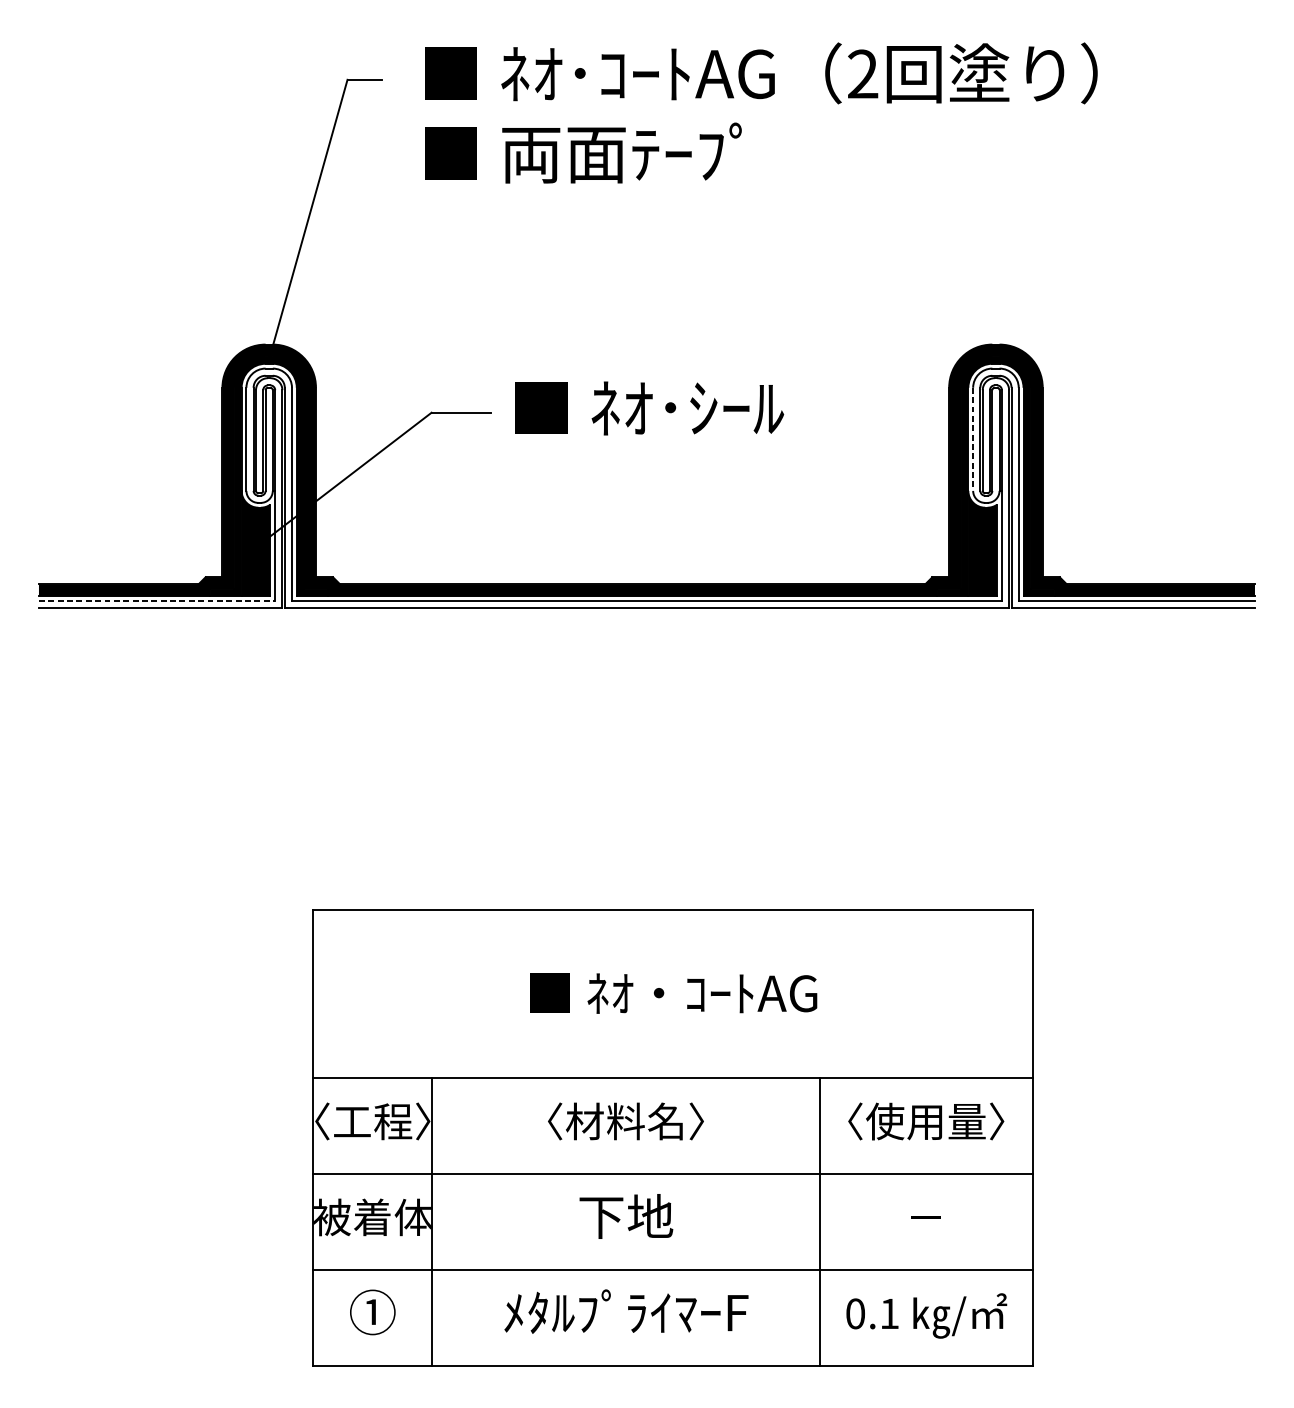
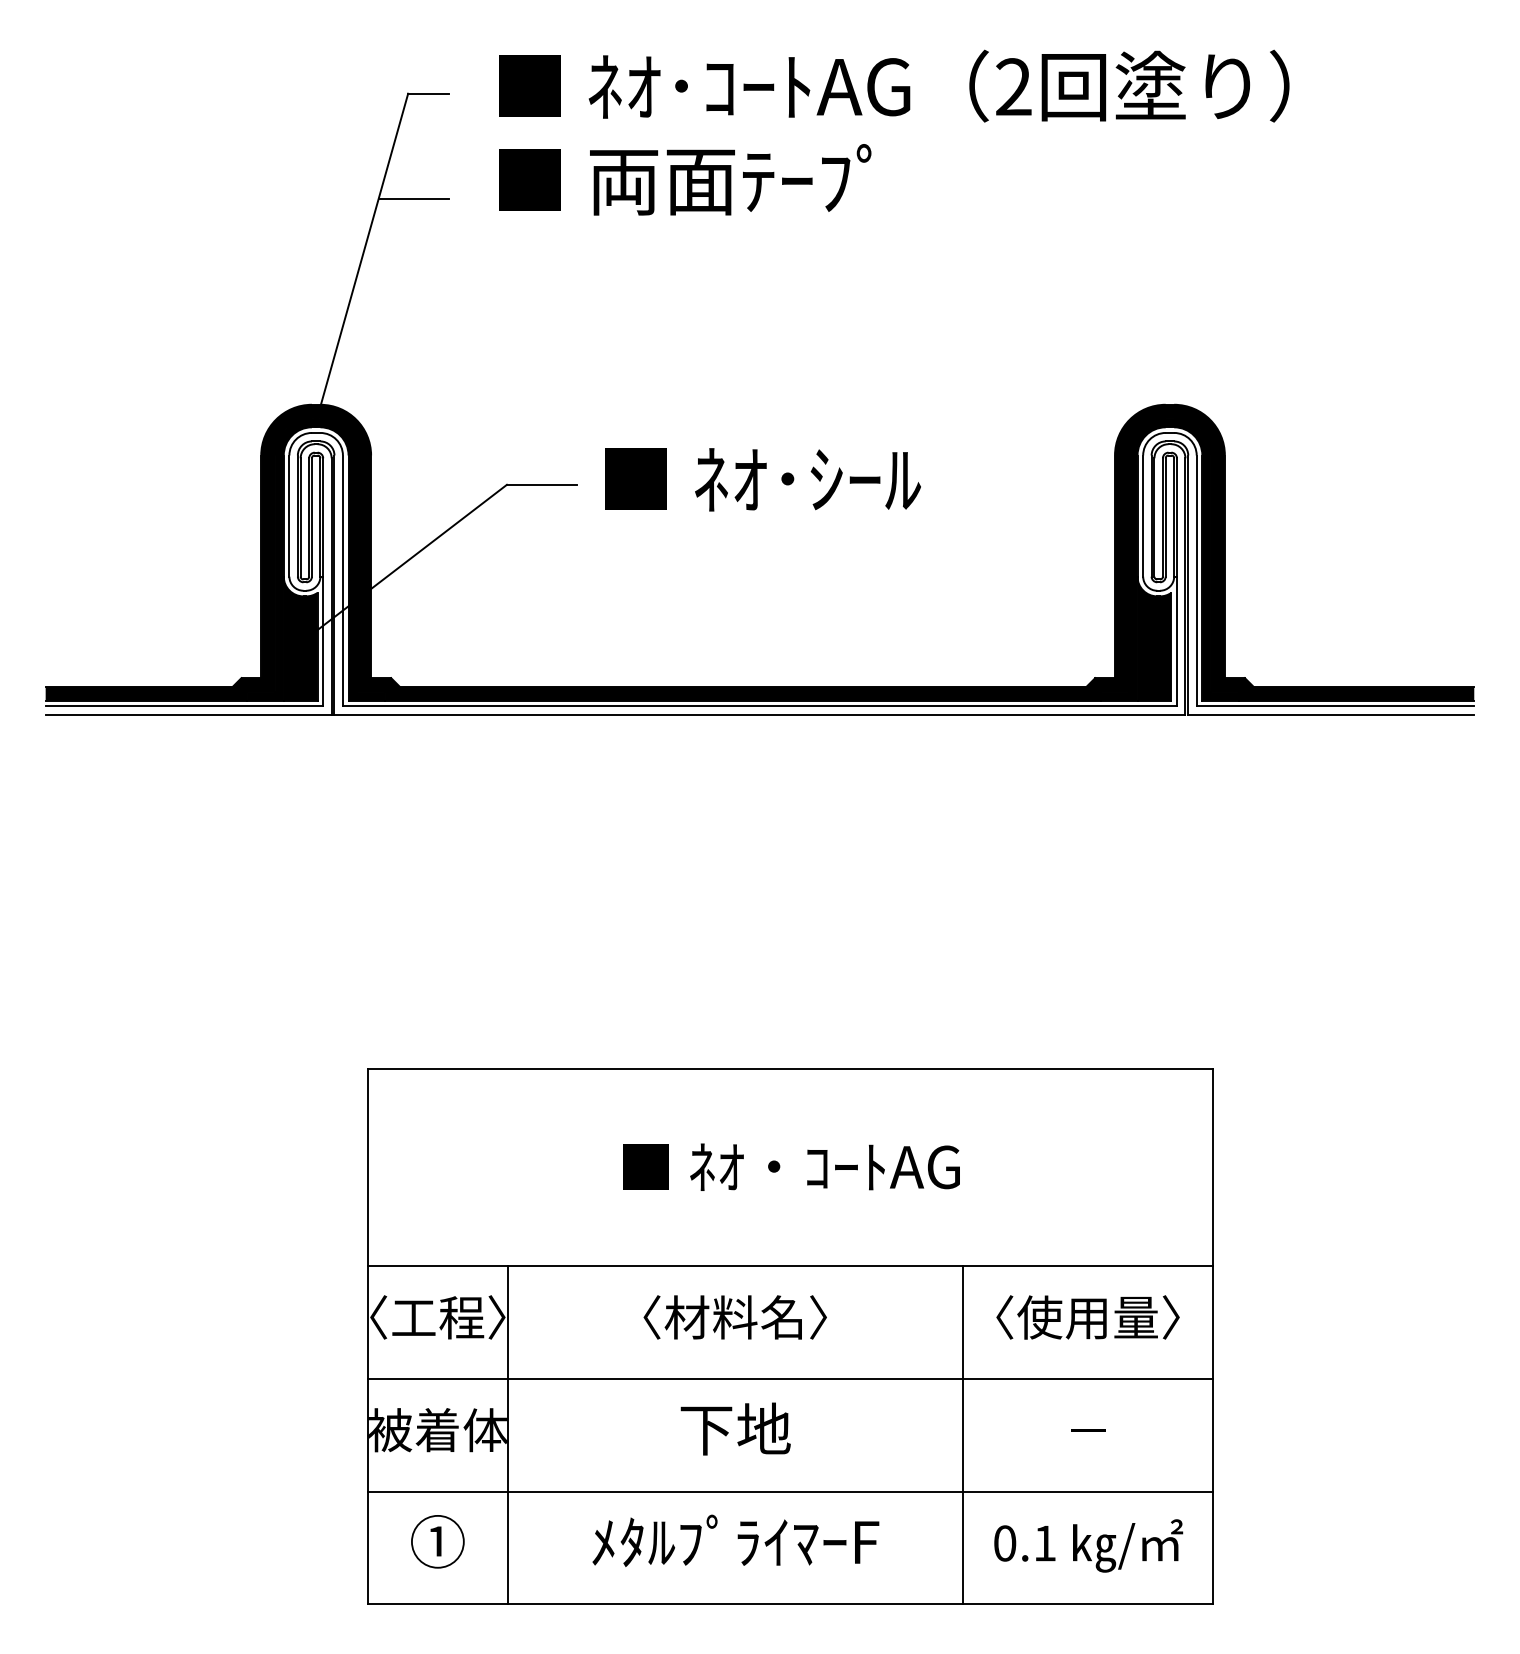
line: (352, 169) -> (413, 198), added
line: (973, 439) -> (1143, 516), dashed -> solid
line: (157, 601) -> (184, 706), dashed -> solid

